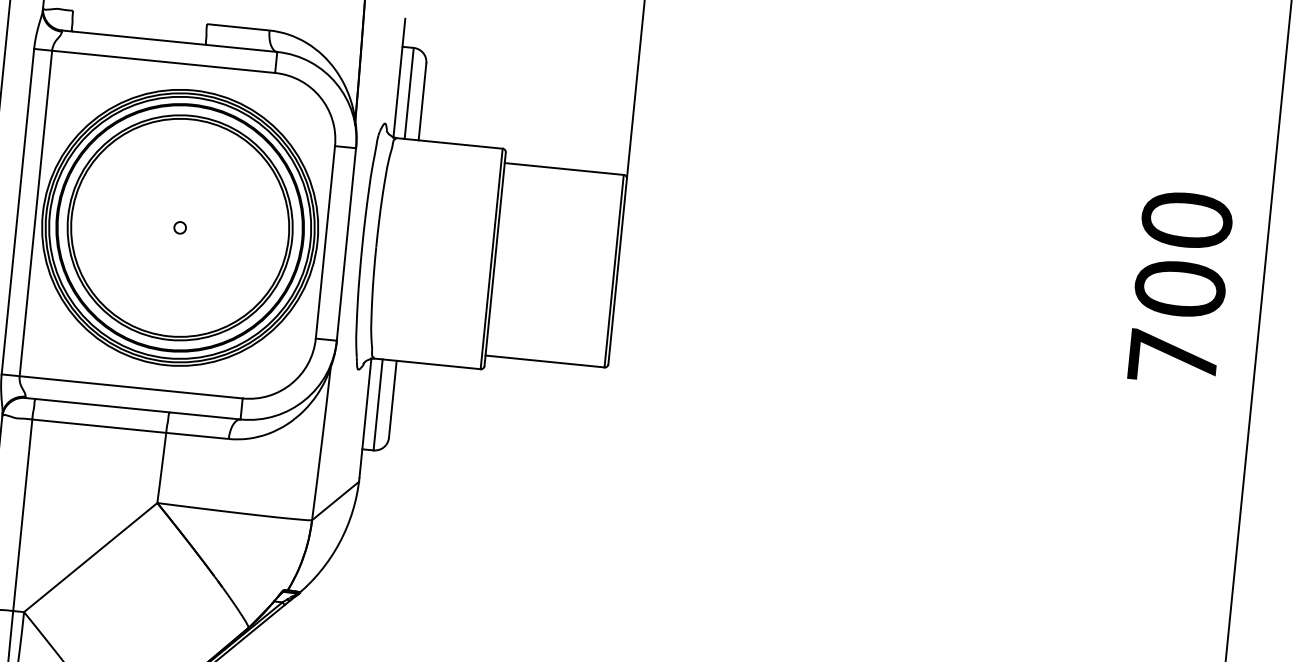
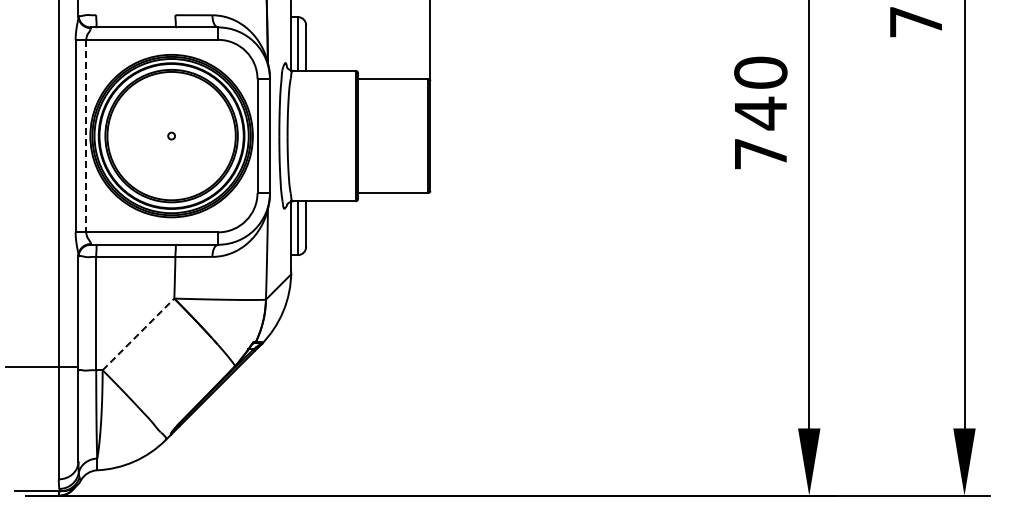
line: (36, 214) -> (86, 136), solid -> dashed
text: (1179, 289) -> (760, 113), 700 -> 740
line: (90, 557) -> (138, 334), solid -> dashed

